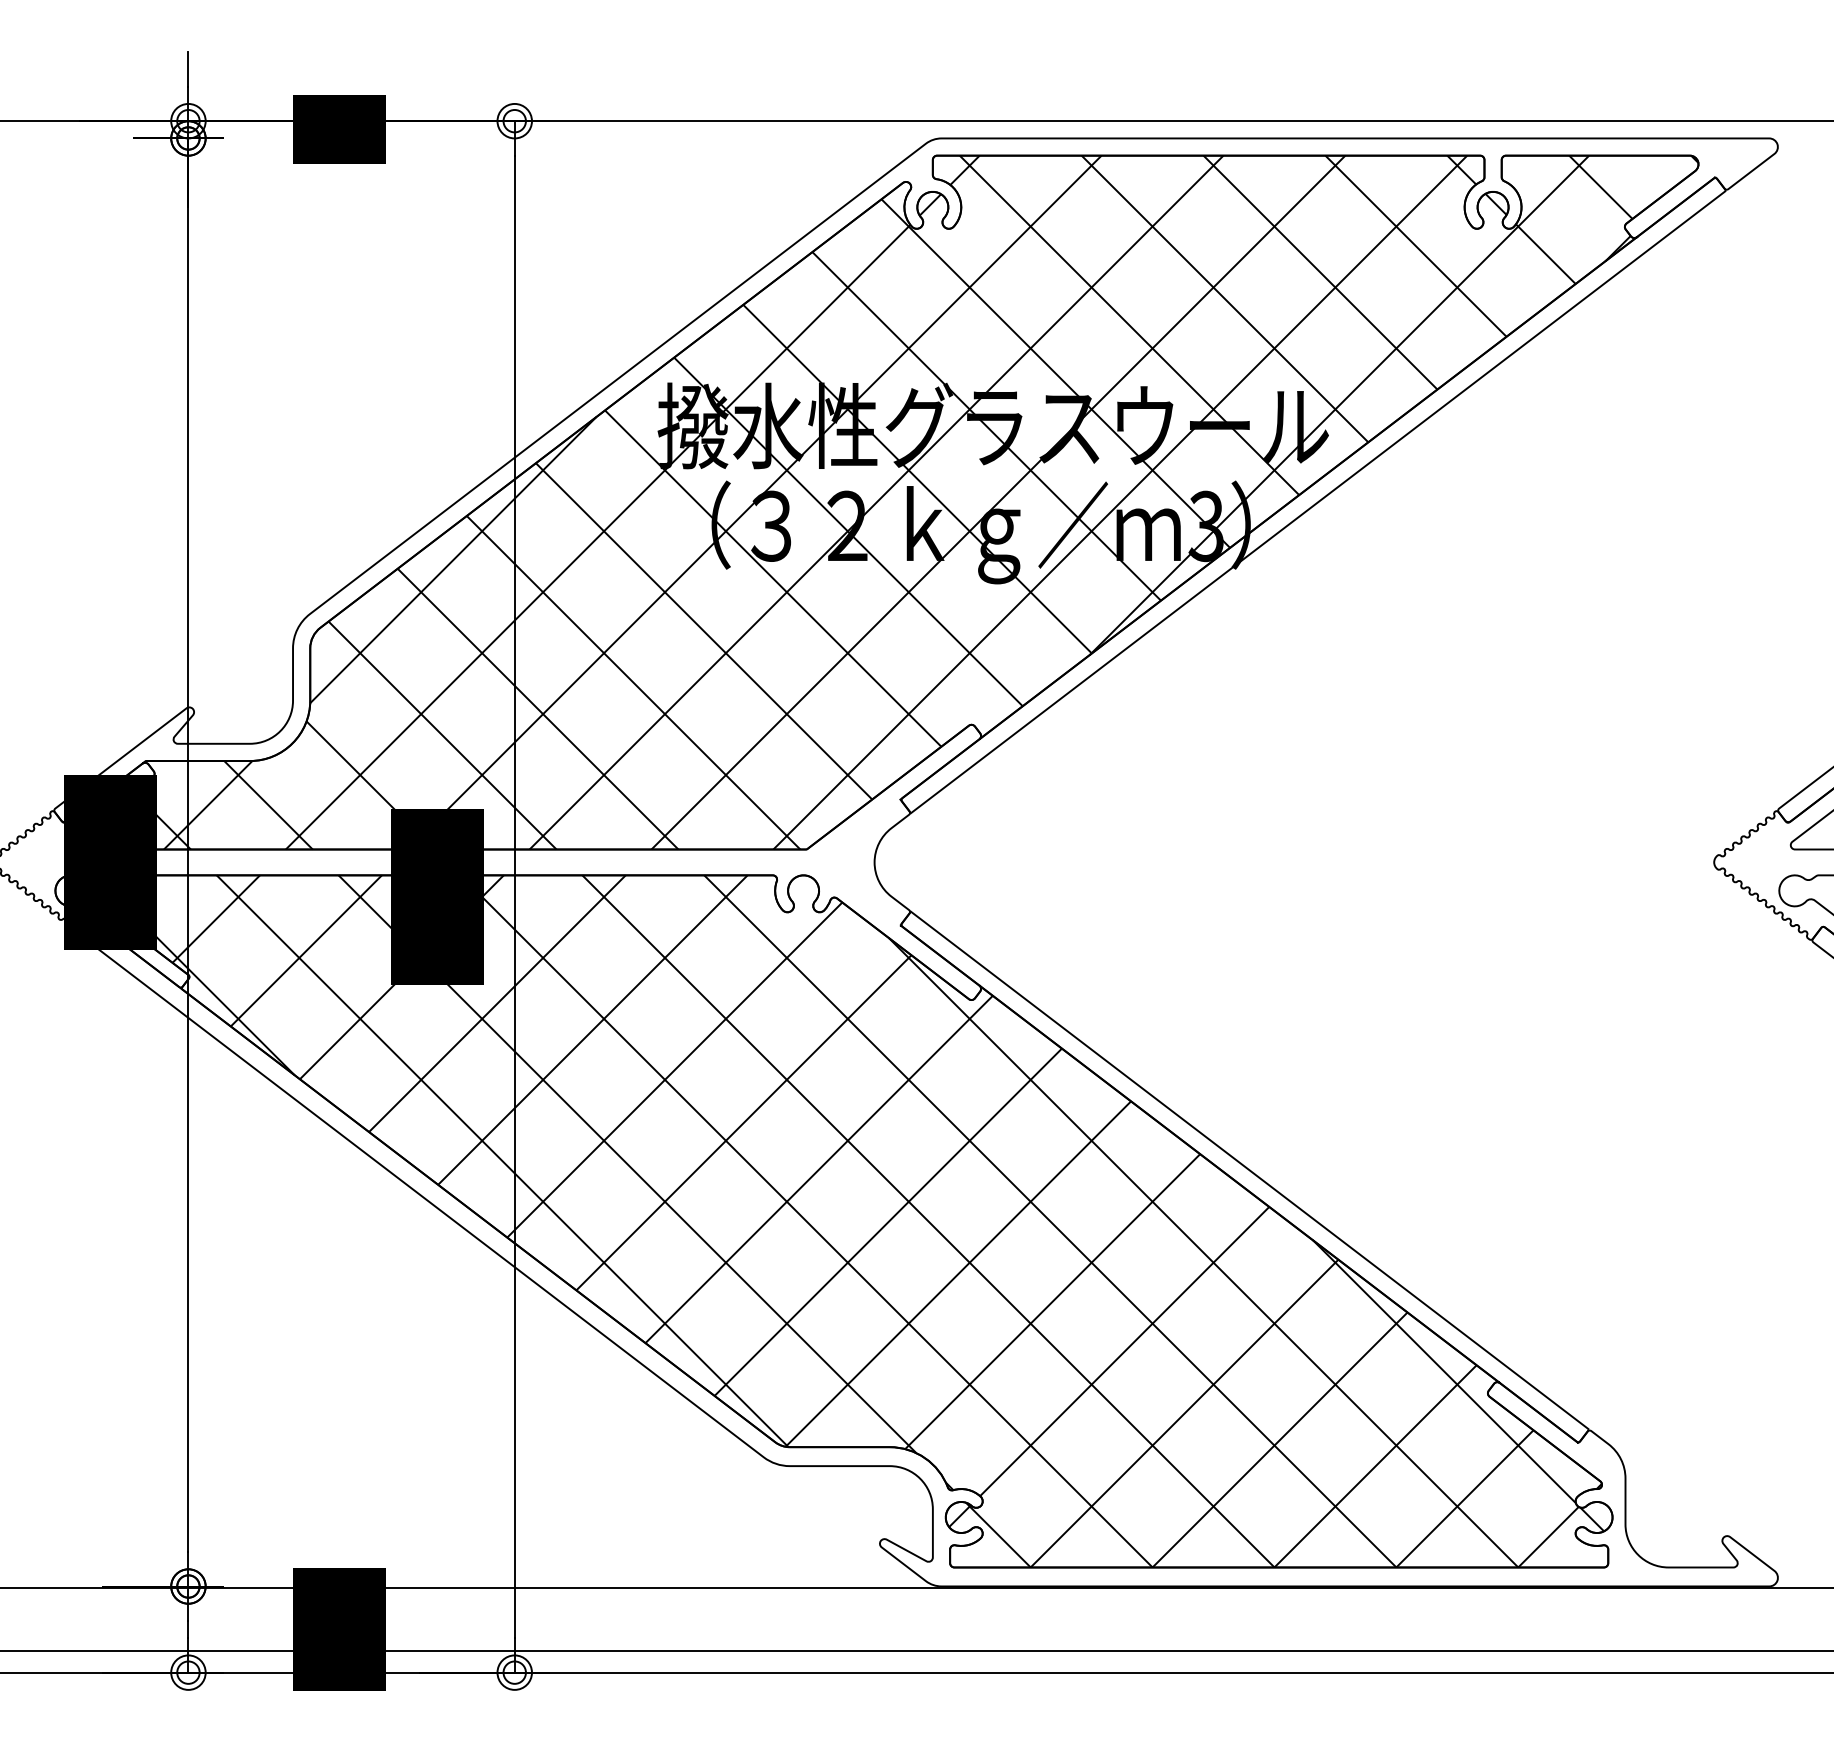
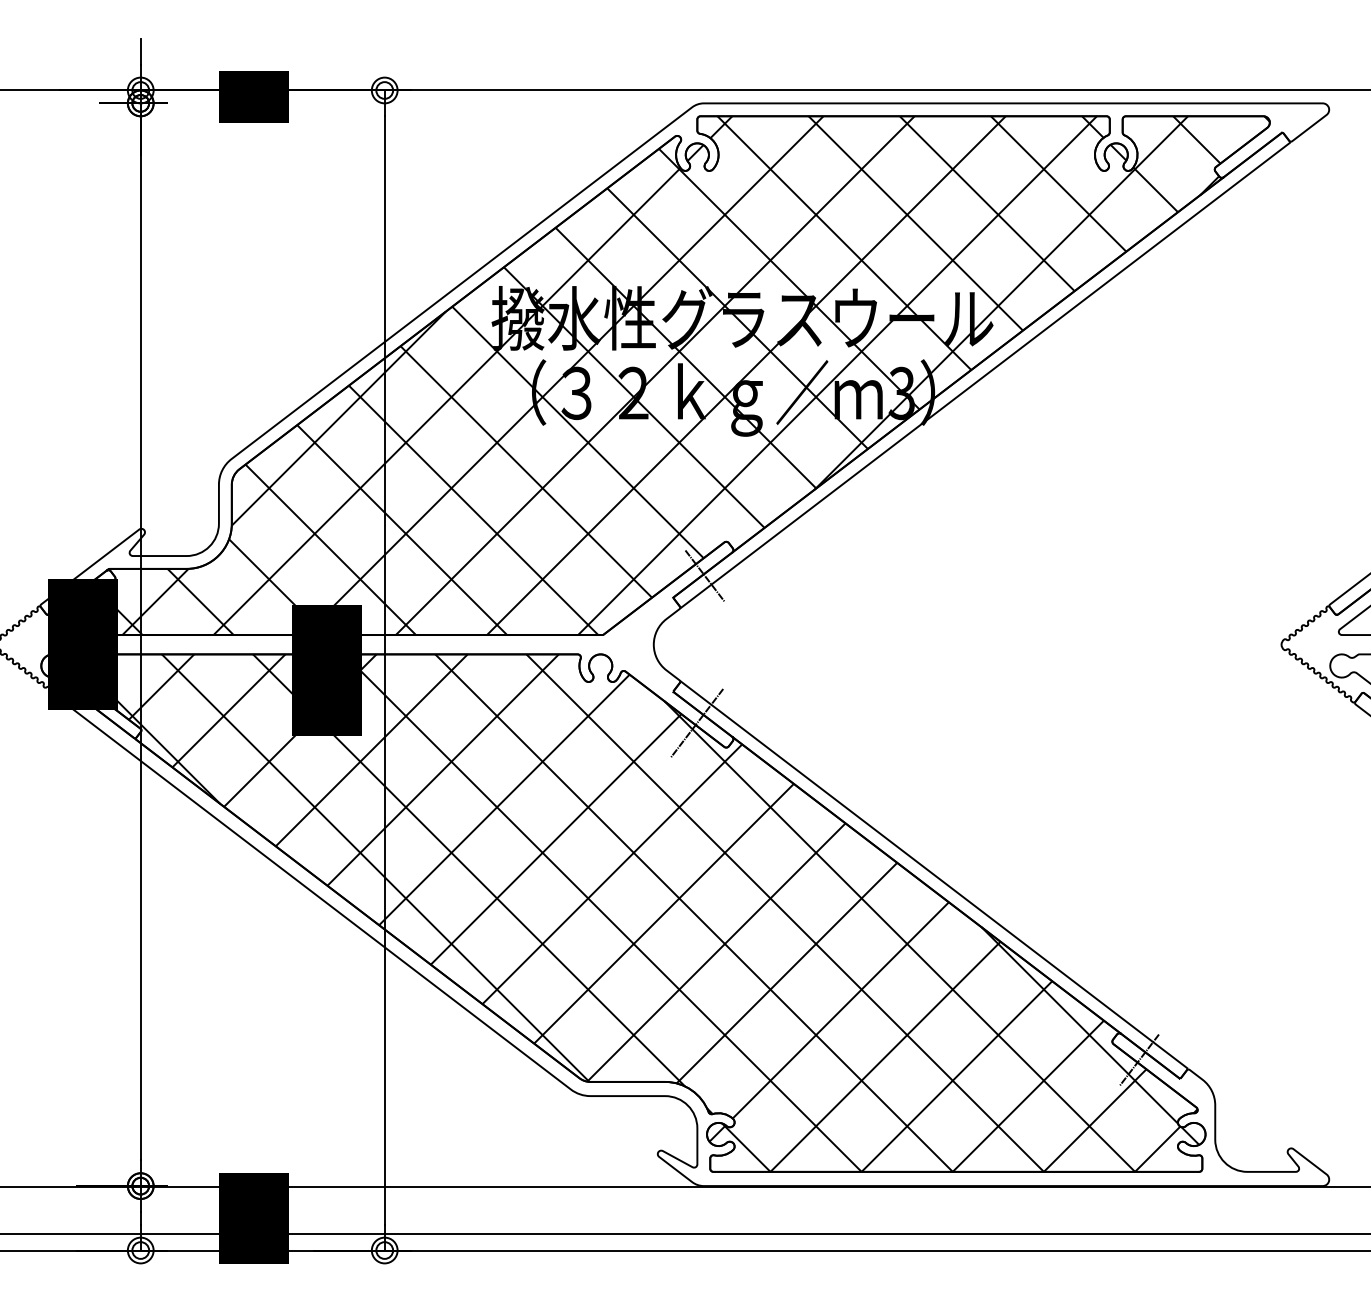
line: (942, 770) -> (704, 575), added
line: (932, 967) -> (697, 723), added
line: (1524, 1417) -> (1139, 1059), added

